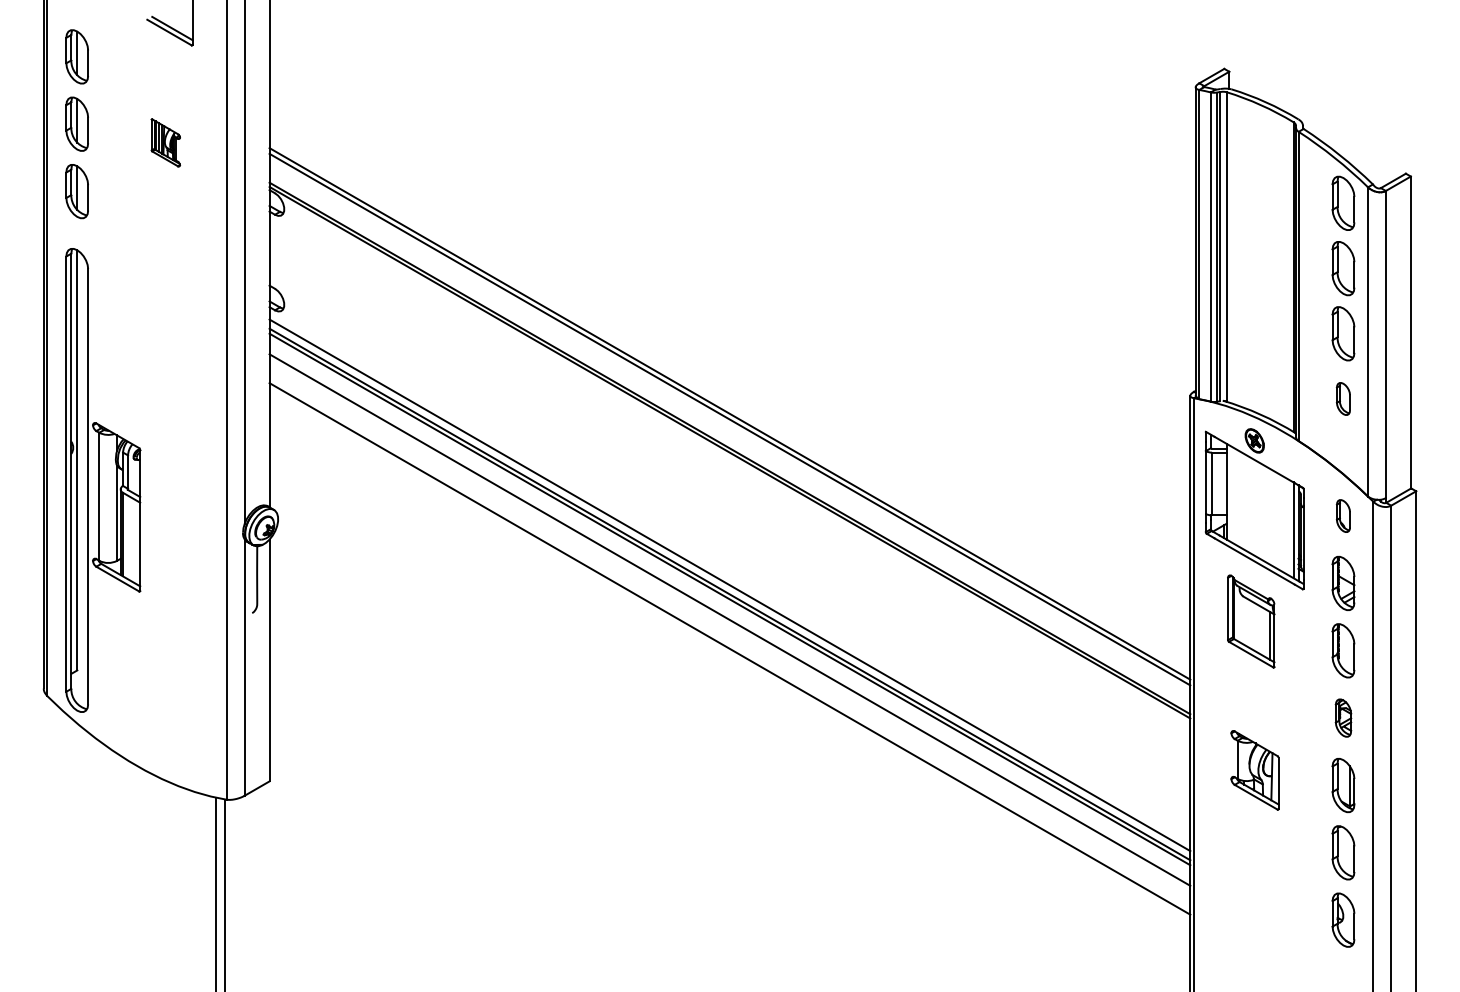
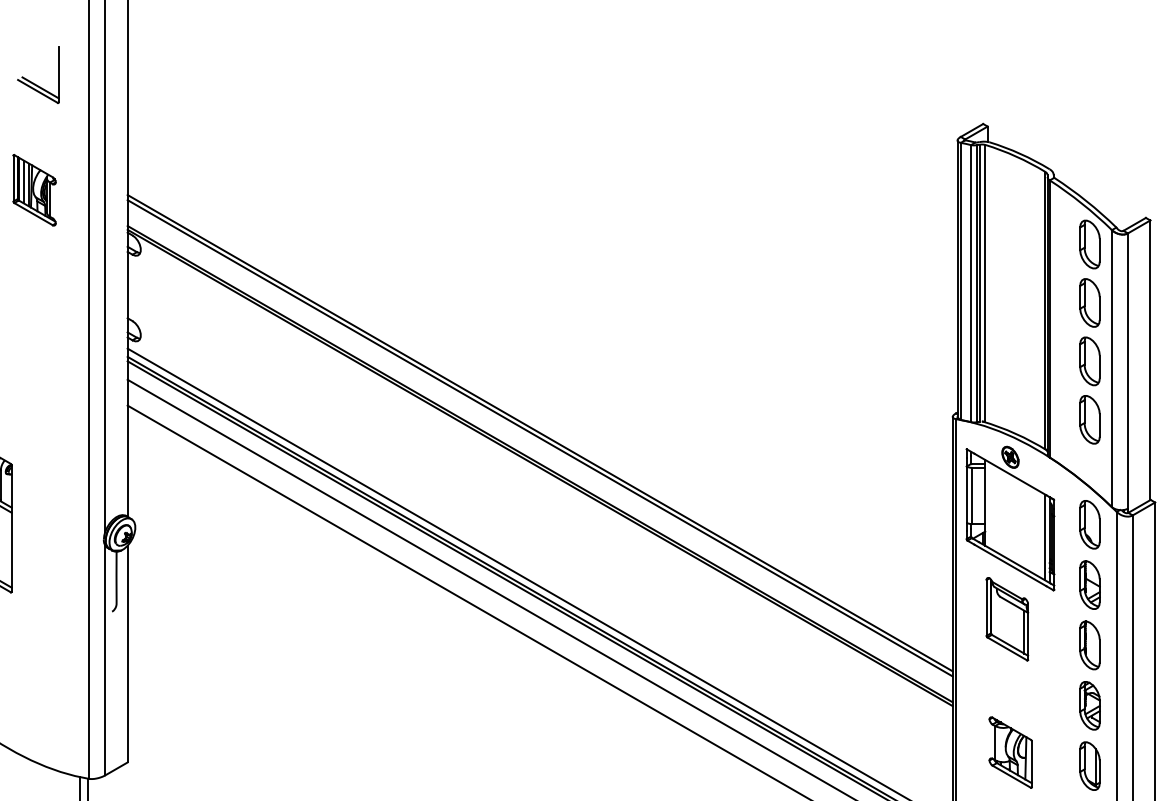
part: (165, 142) -> (34, 189), size x1.67
part: (1343, 398) -> (1089, 419), size x1.67
part: (1343, 515) -> (1089, 524), size x1.67
part: (1343, 717) -> (1089, 705), size x1.43

